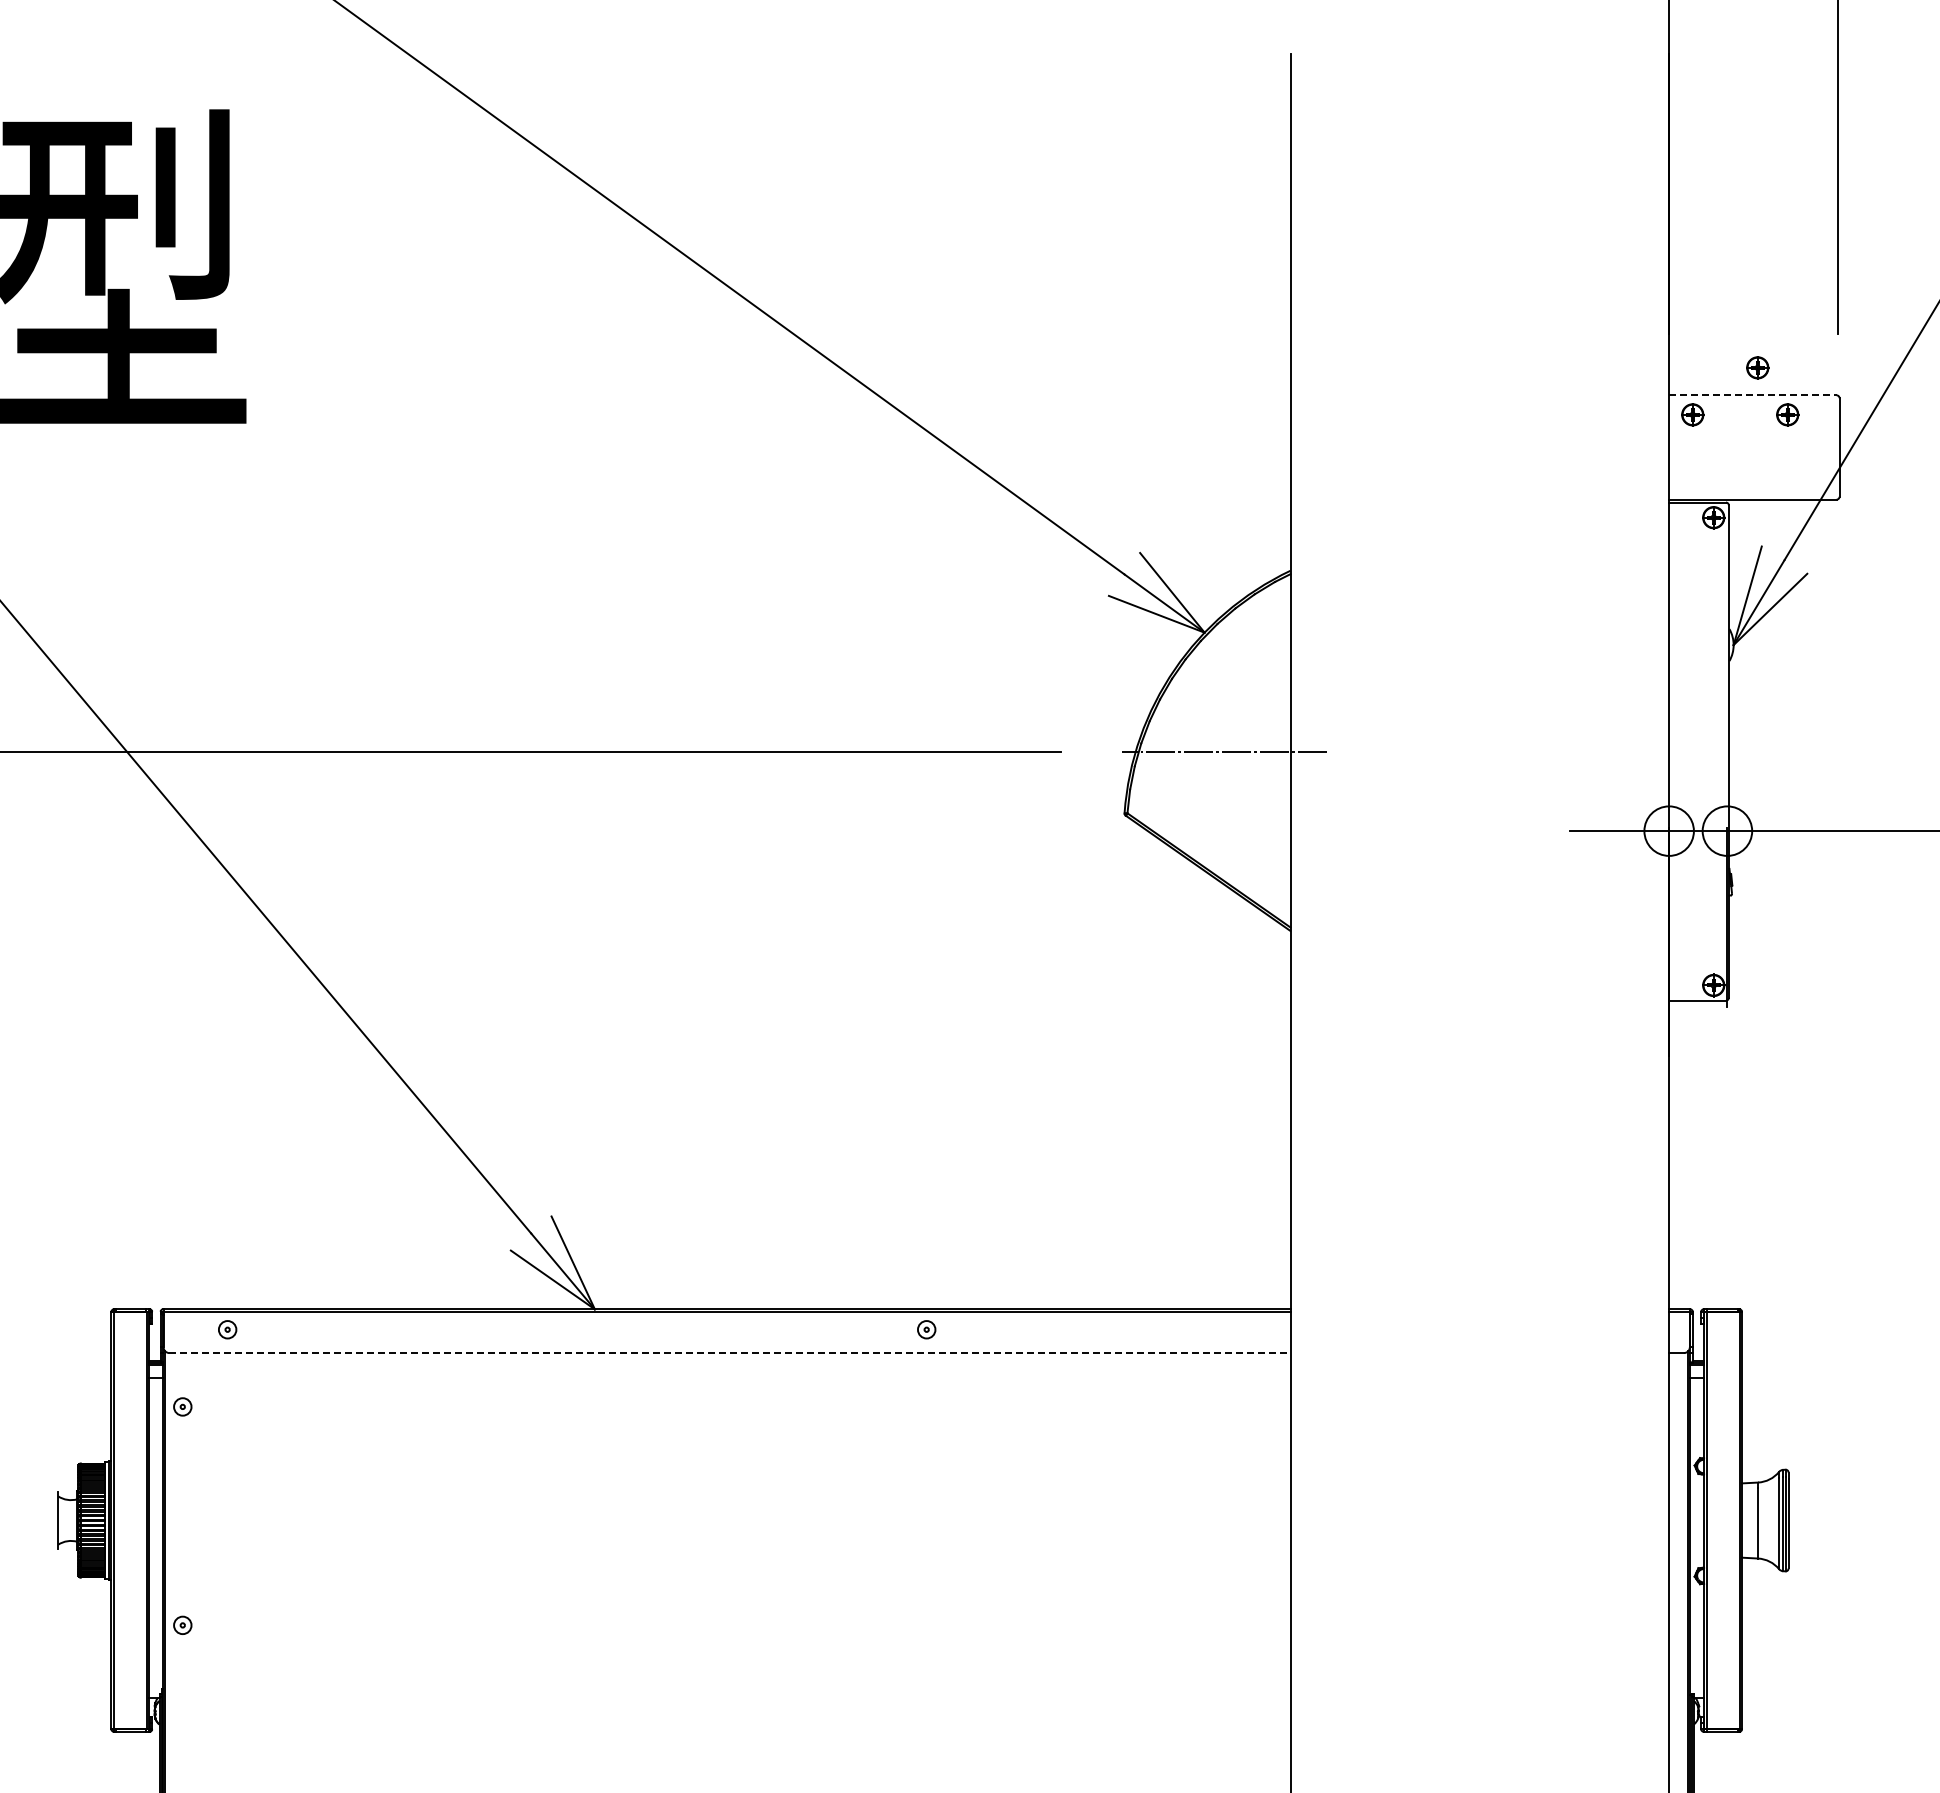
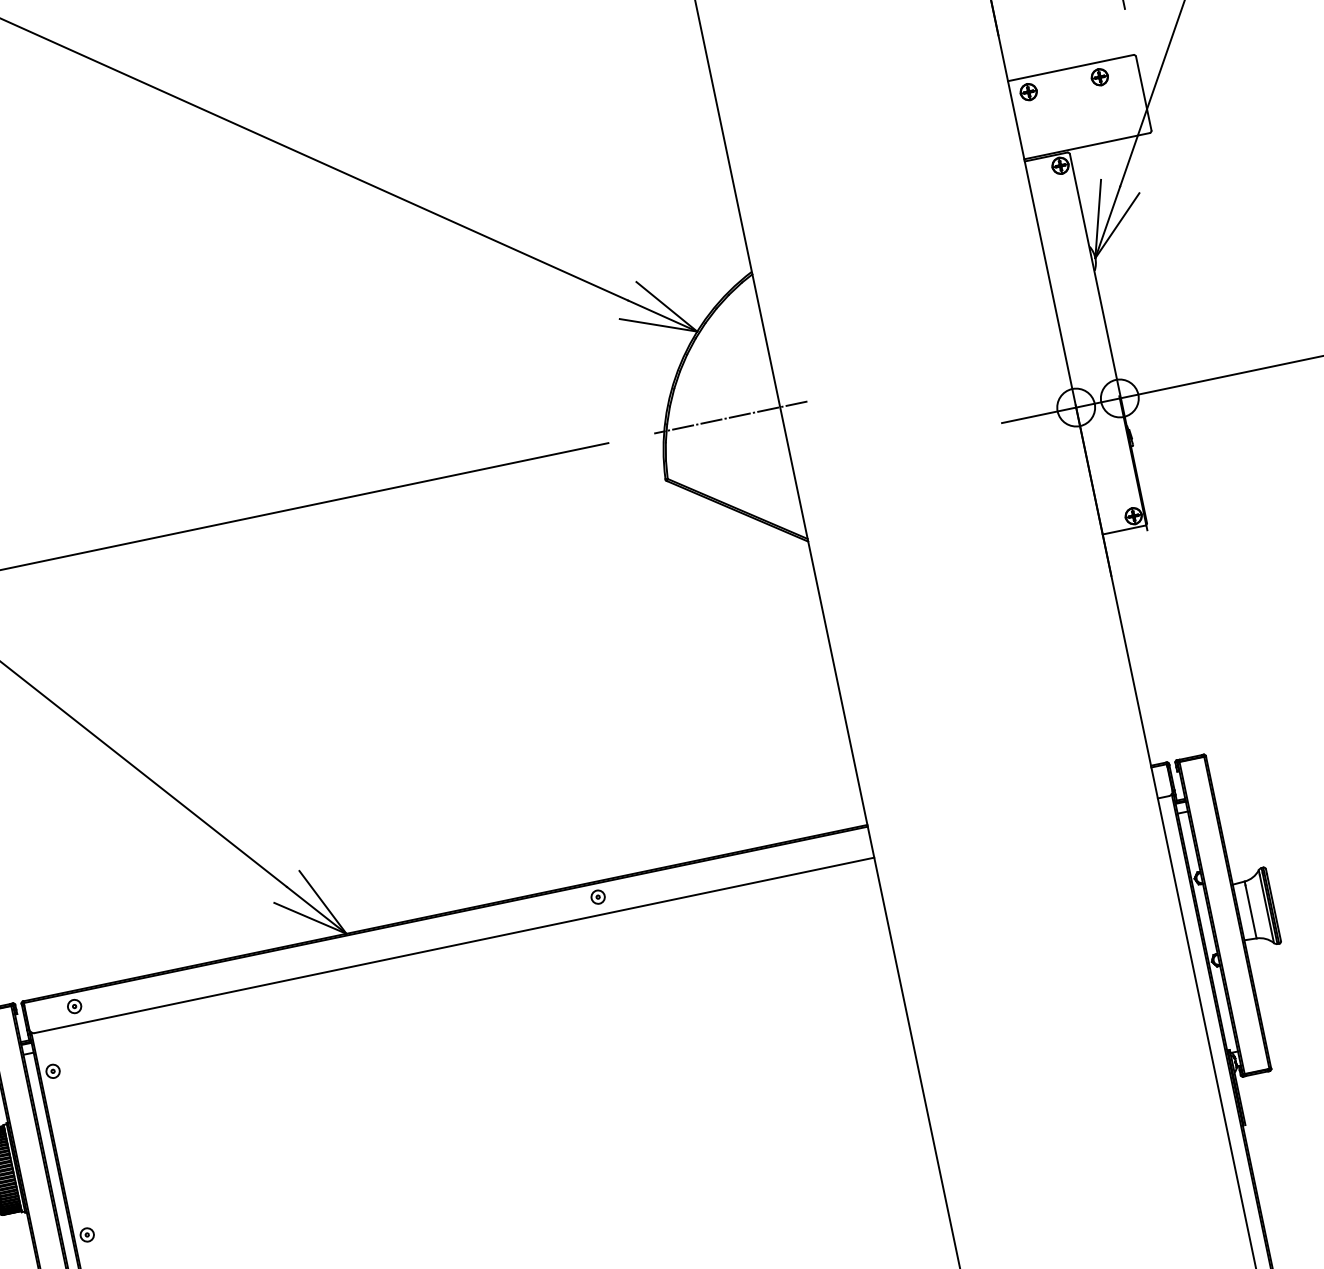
part: (1757, 367) -> (1069, 46), removed
line: (1752, 395) -> (1070, 68), dashed -> solid
line: (729, 1353) -> (454, 945), dashed -> solid

